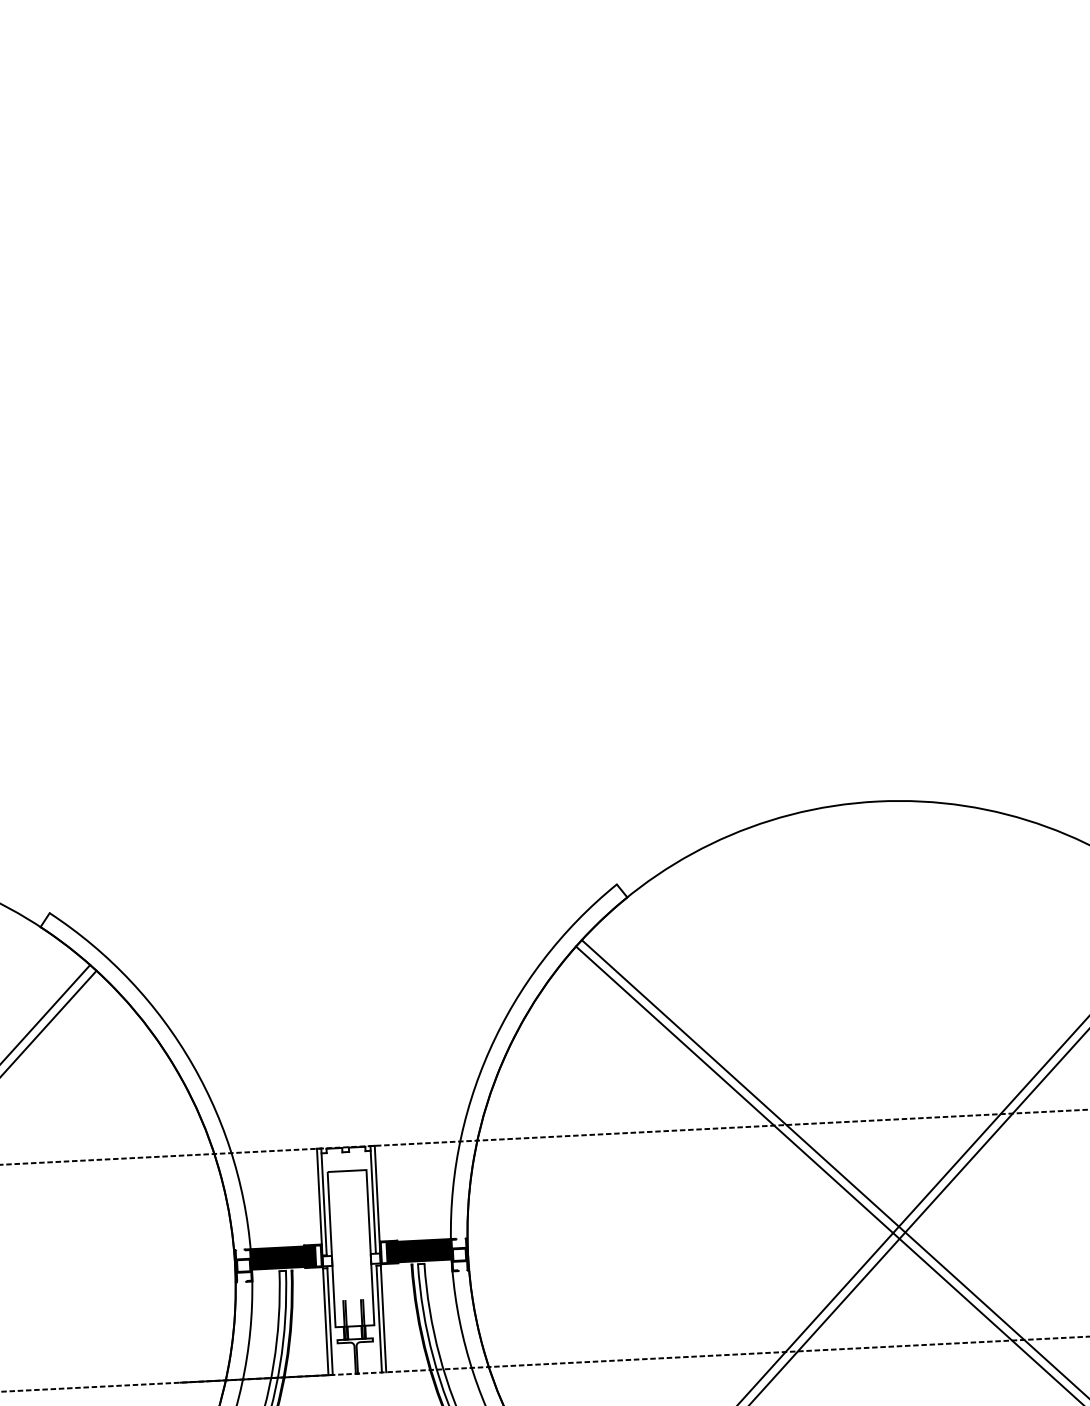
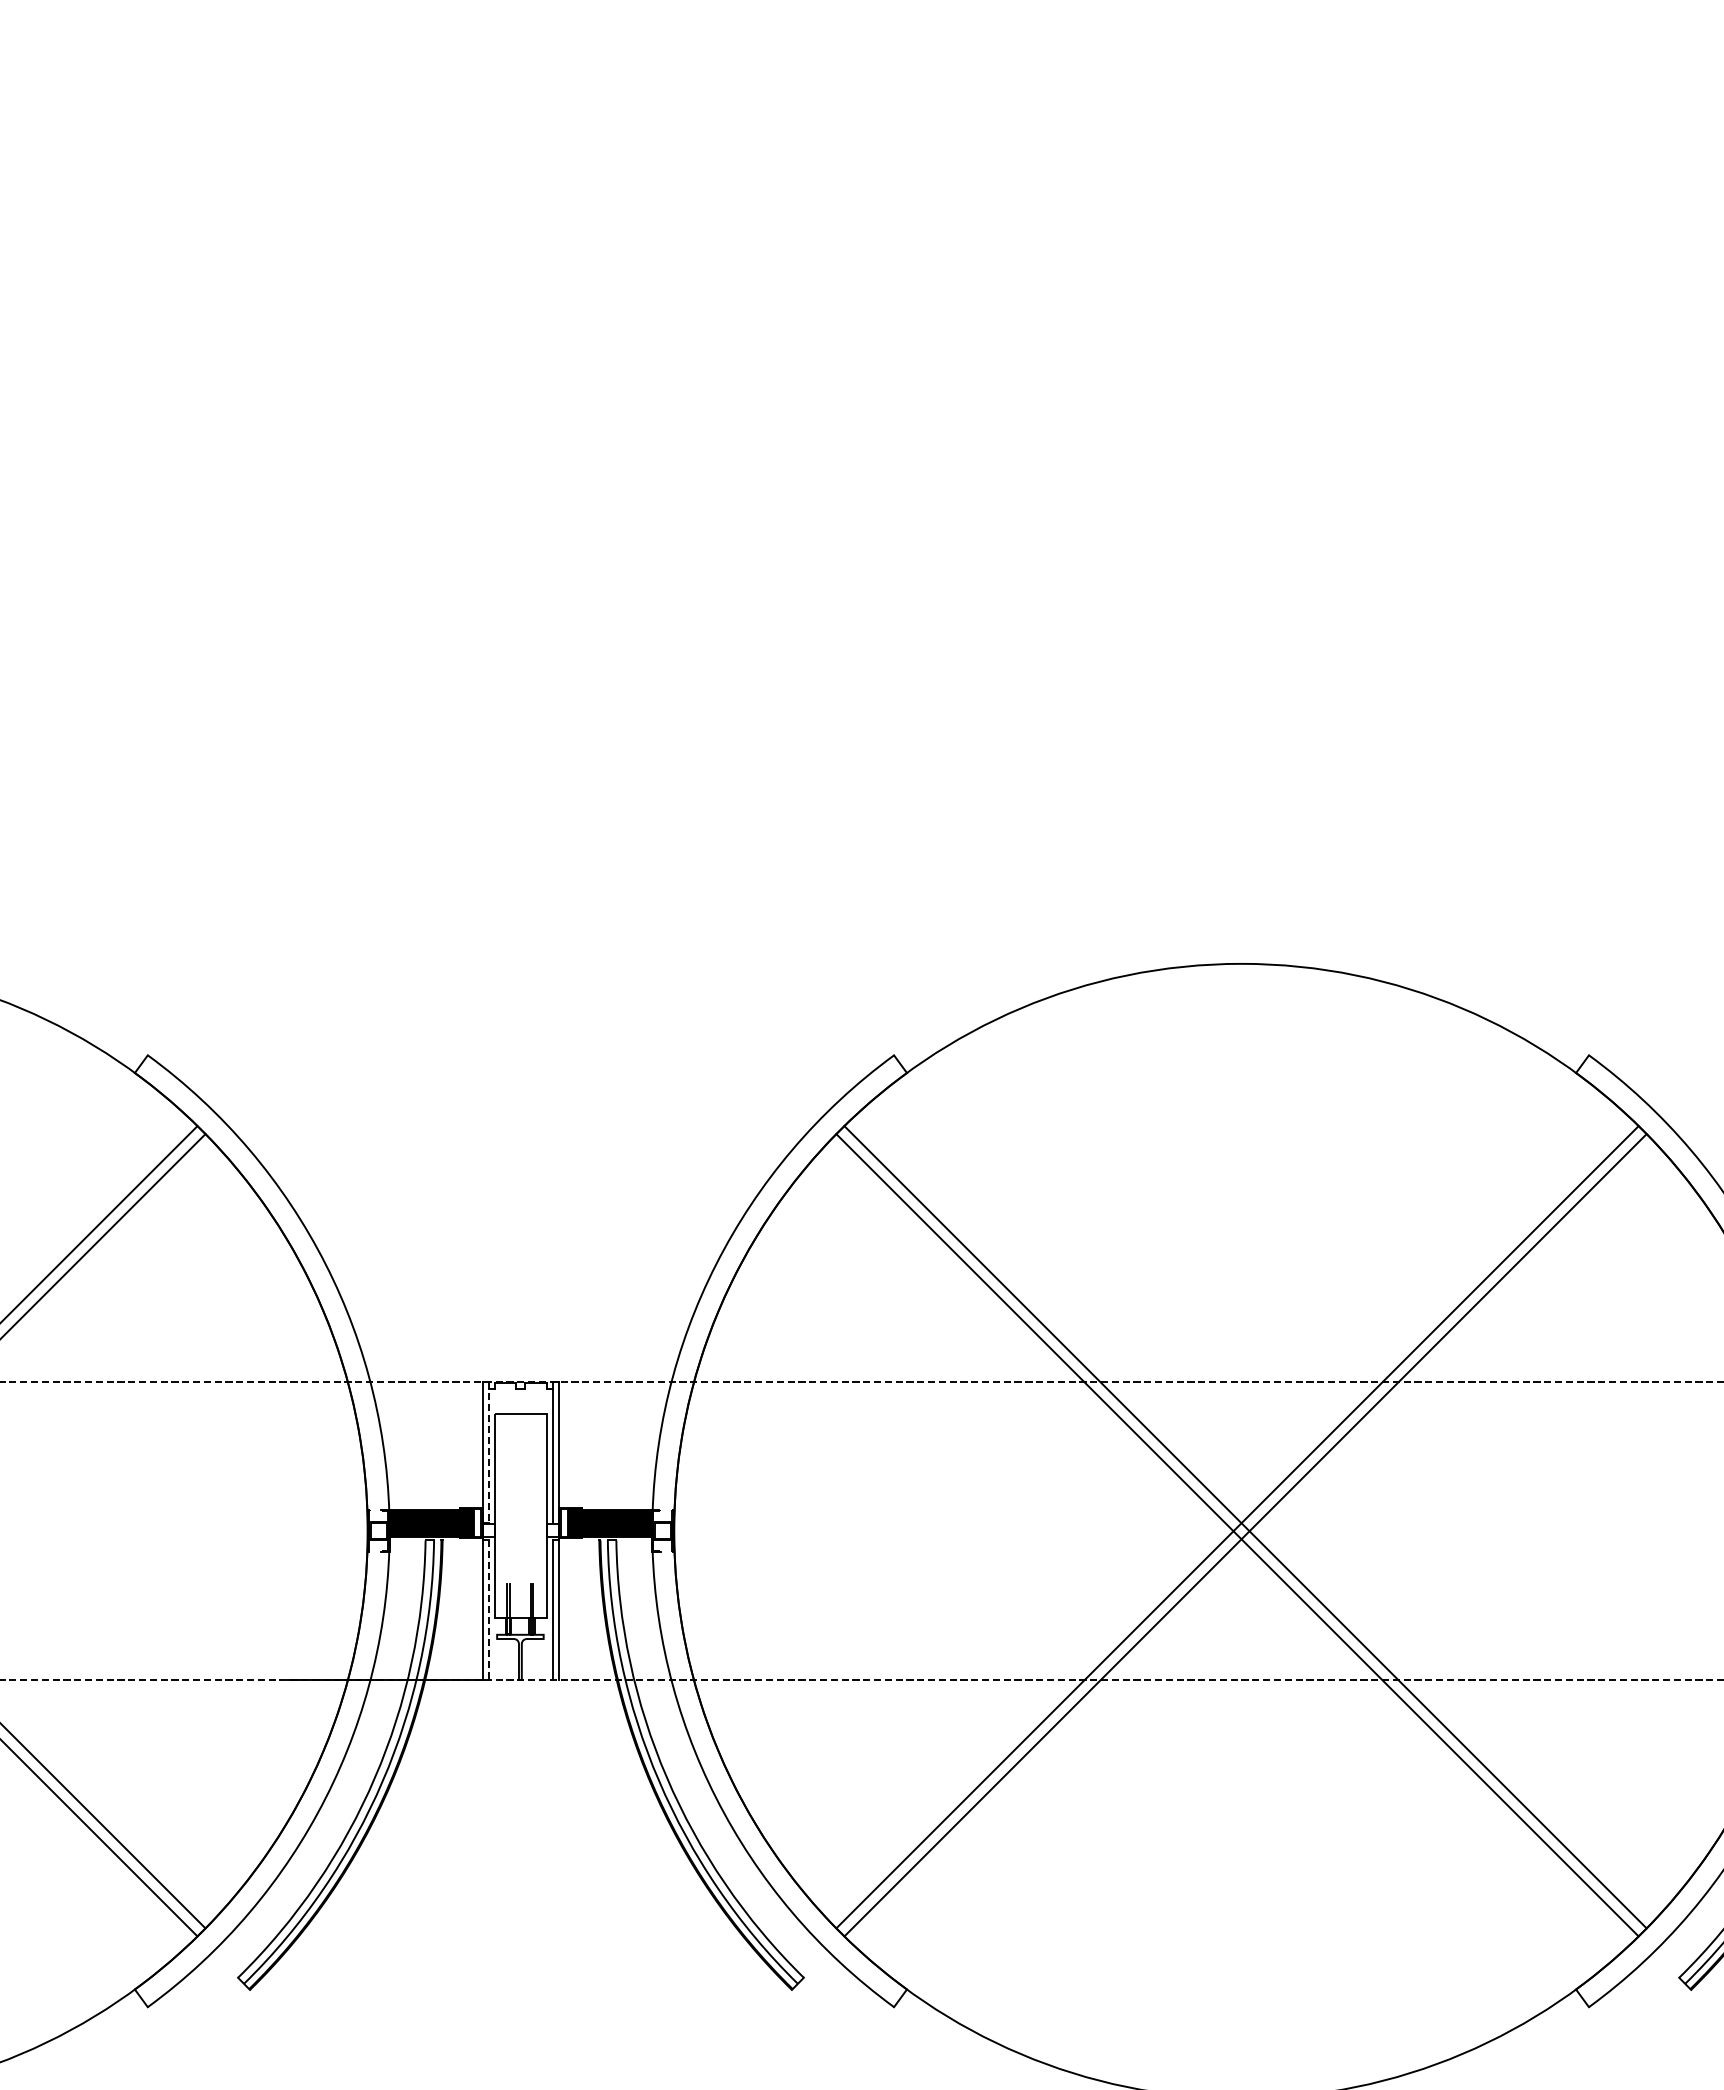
line: (323, 1202) -> (488, 1453), solid -> dashed
line: (329, 1322) -> (488, 1610), solid -> dashed

